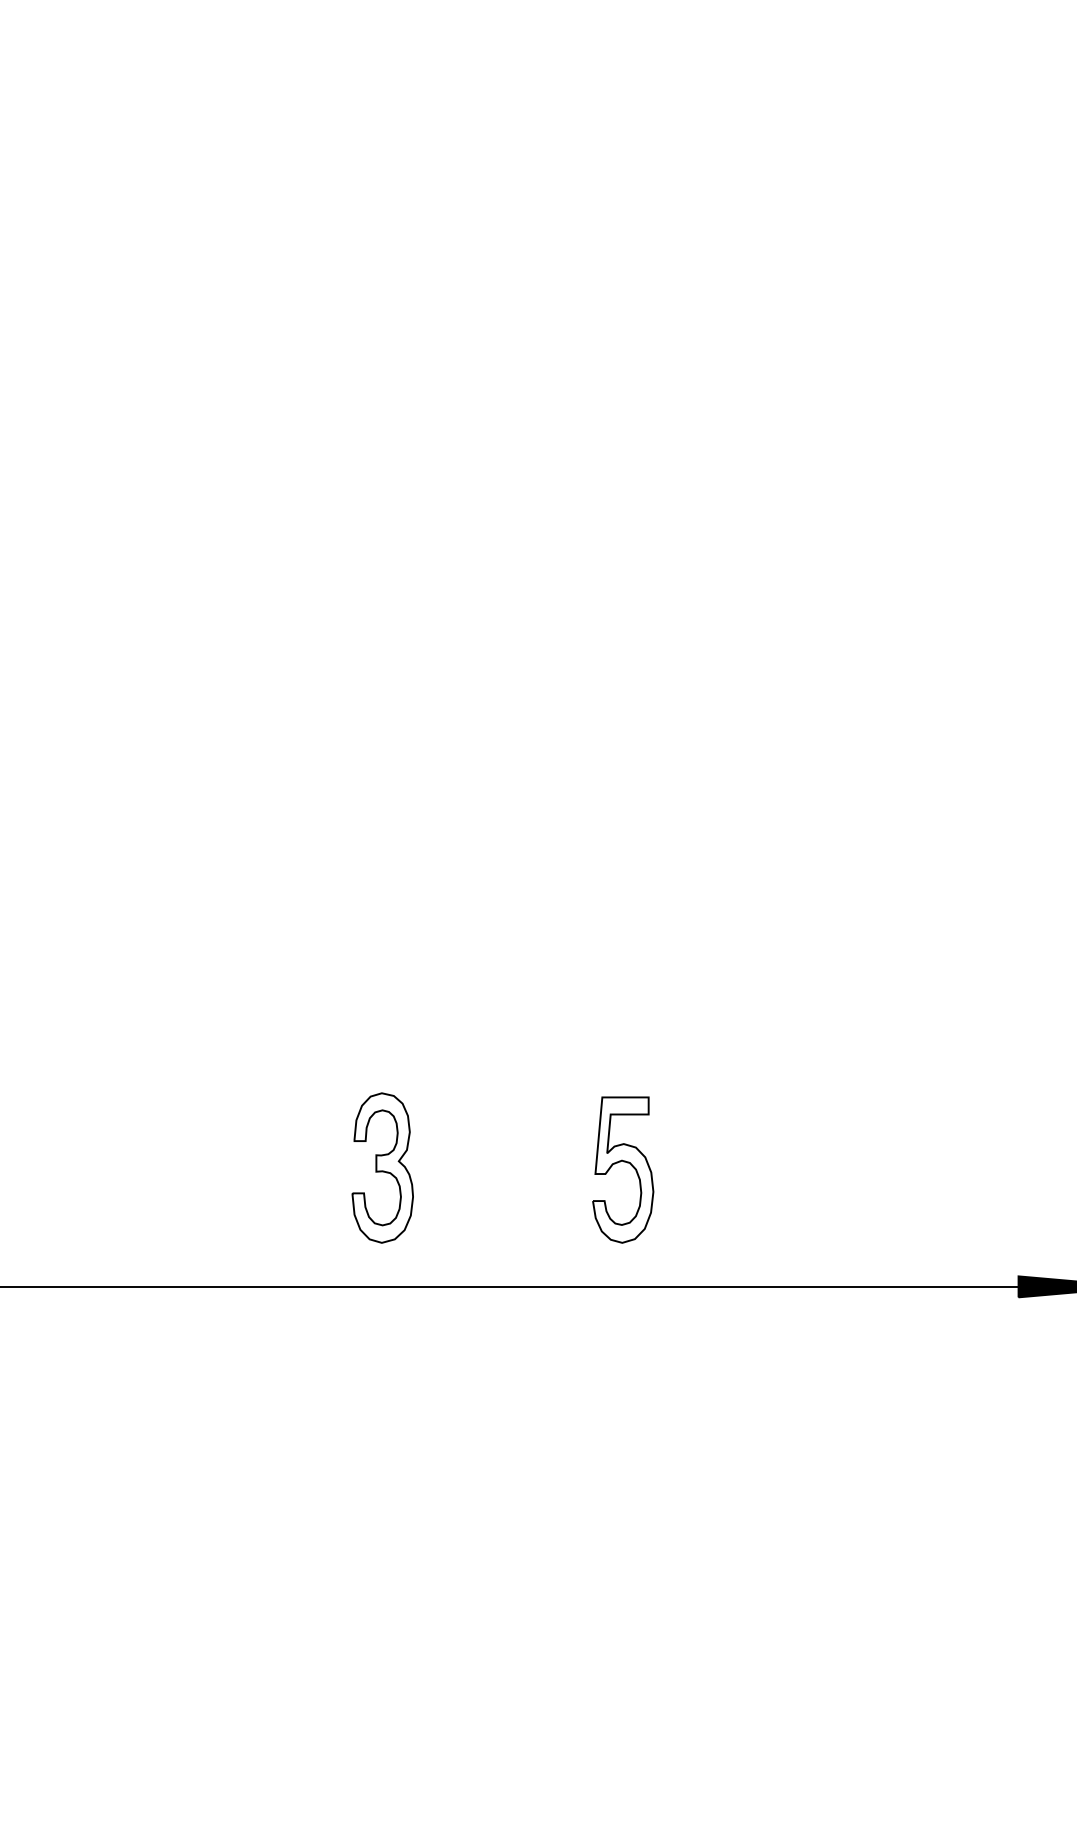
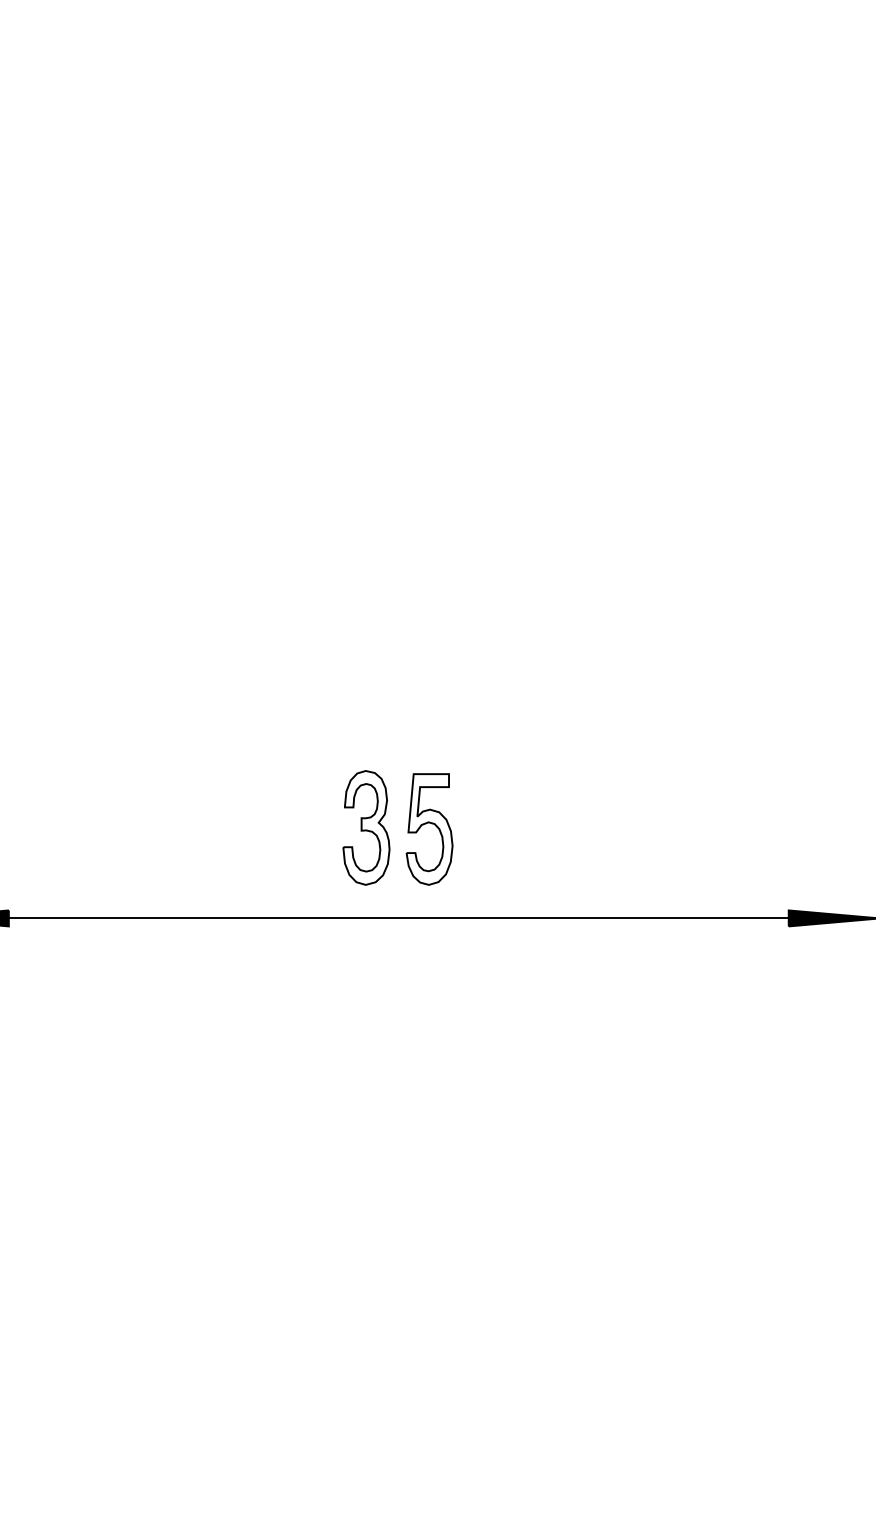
part: (382, 1167) -> (366, 827), moved
part: (623, 1170) -> (429, 829), moved

